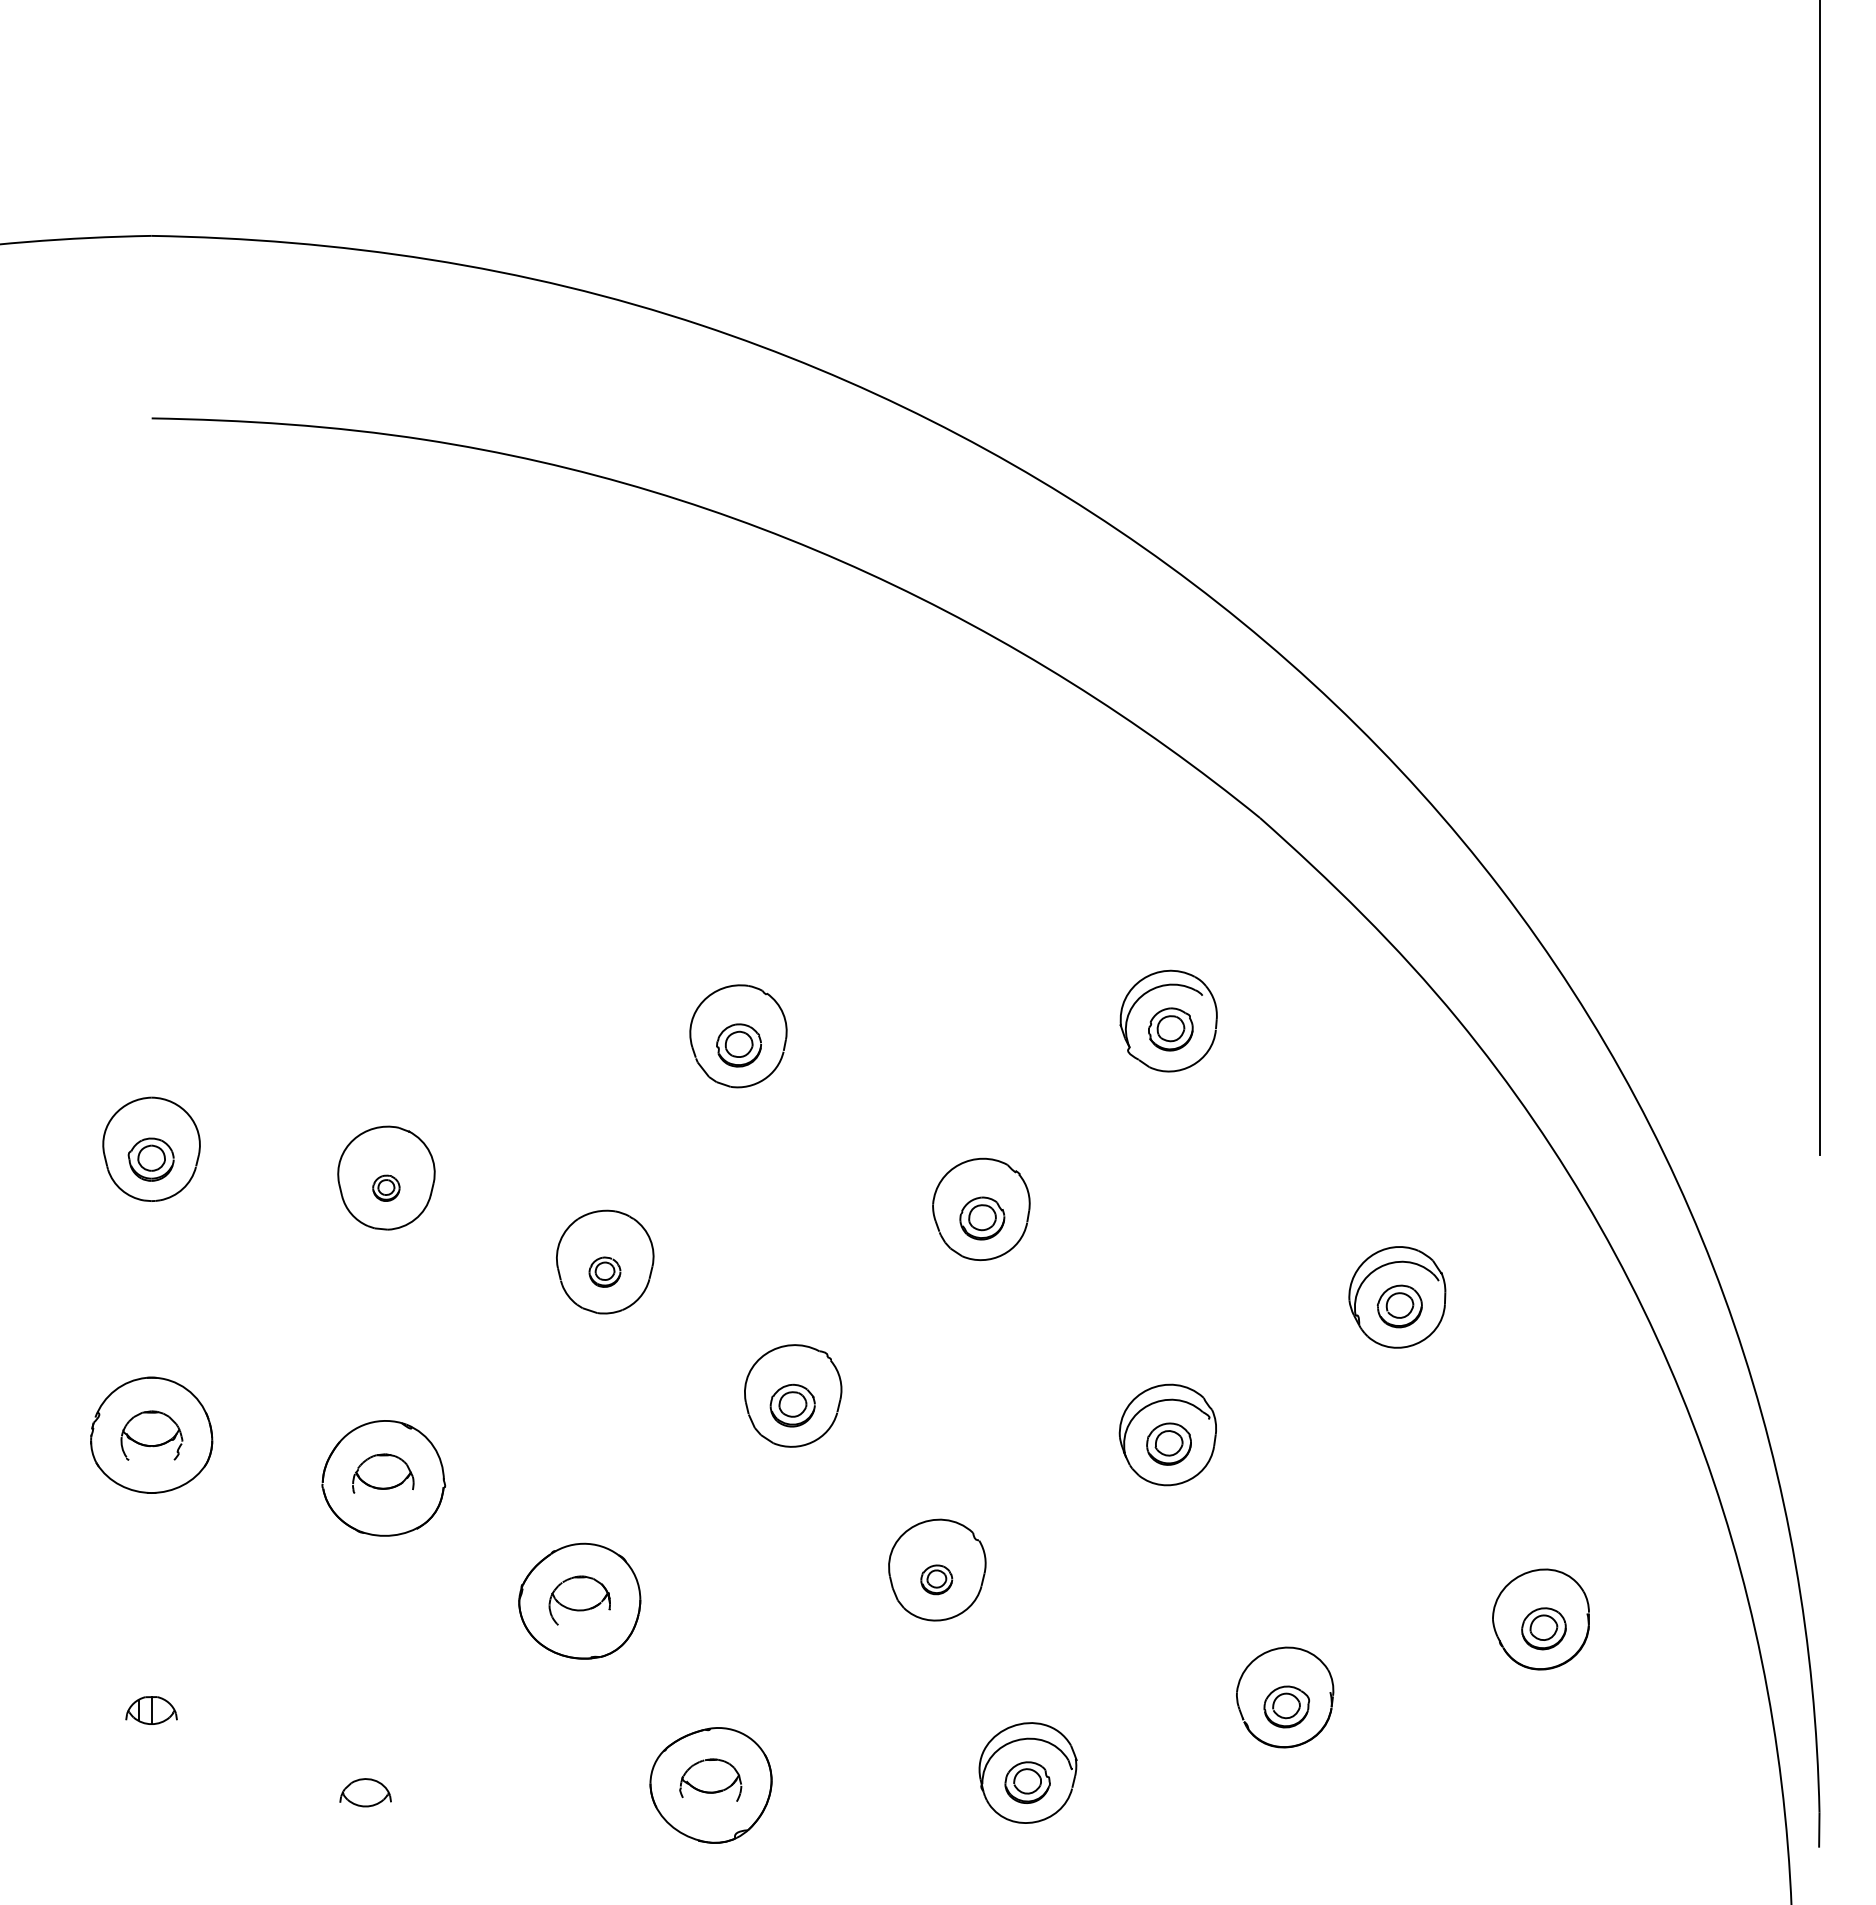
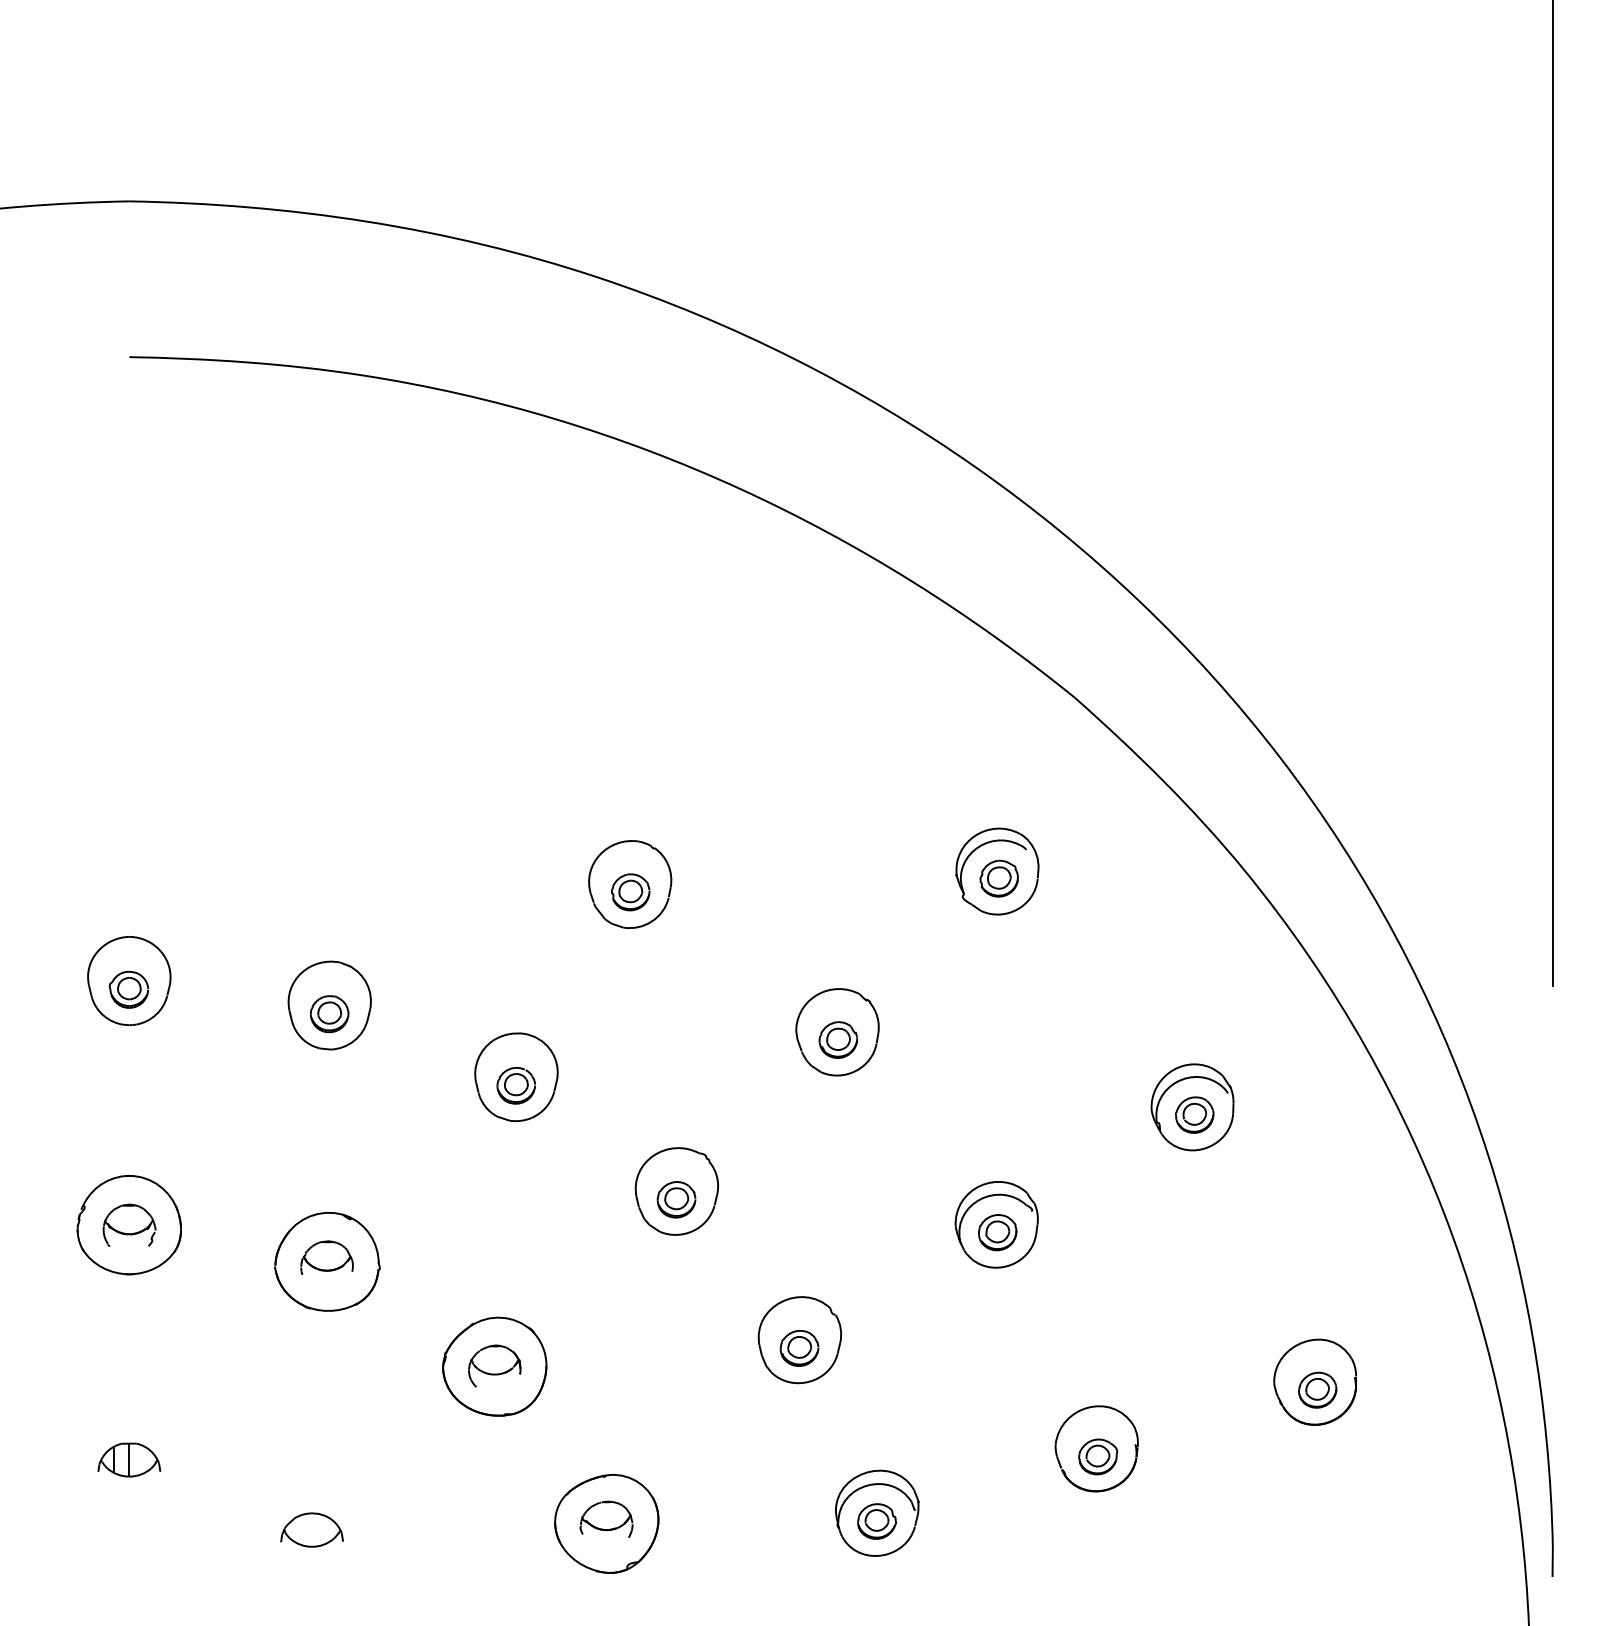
part: (386, 1188) -> (329, 1014), size x1.67
part: (604, 1272) -> (515, 1086), size x1.43
part: (936, 1579) -> (799, 1348), size x1.43
part: (151, 1710) -> (129, 1459), size x1.43
part: (365, 1792) -> (311, 1529), size x1.43

